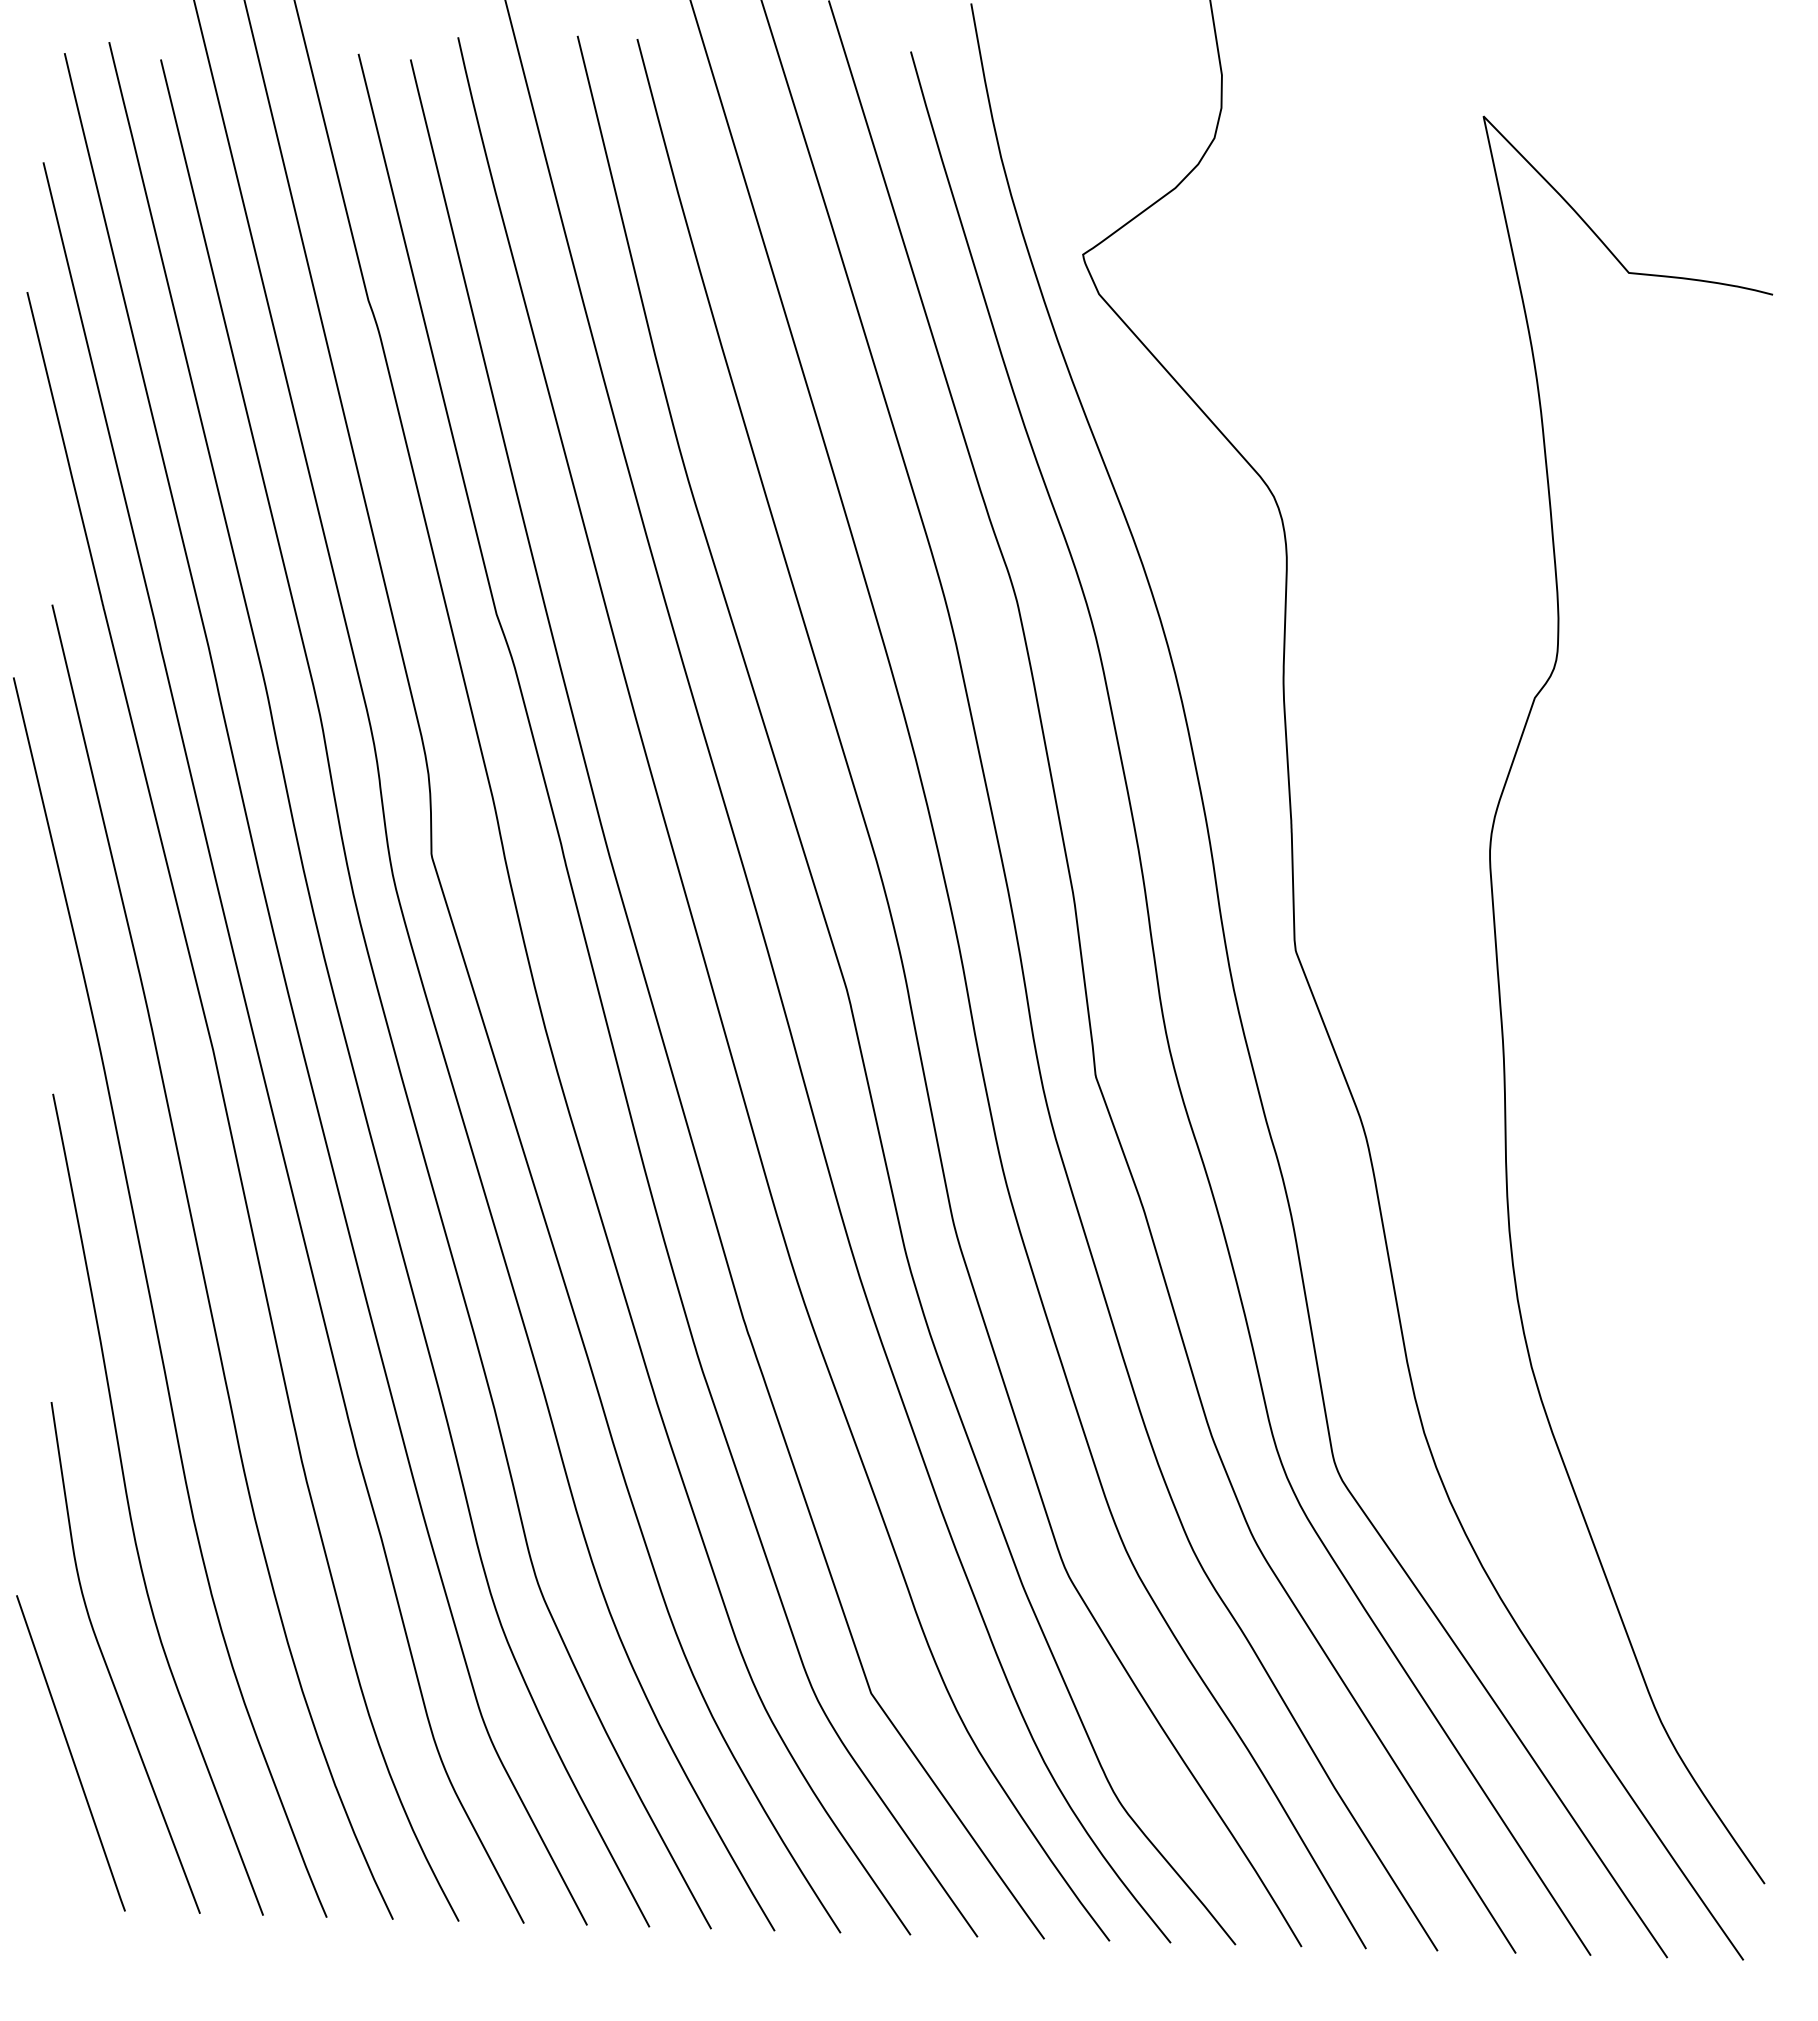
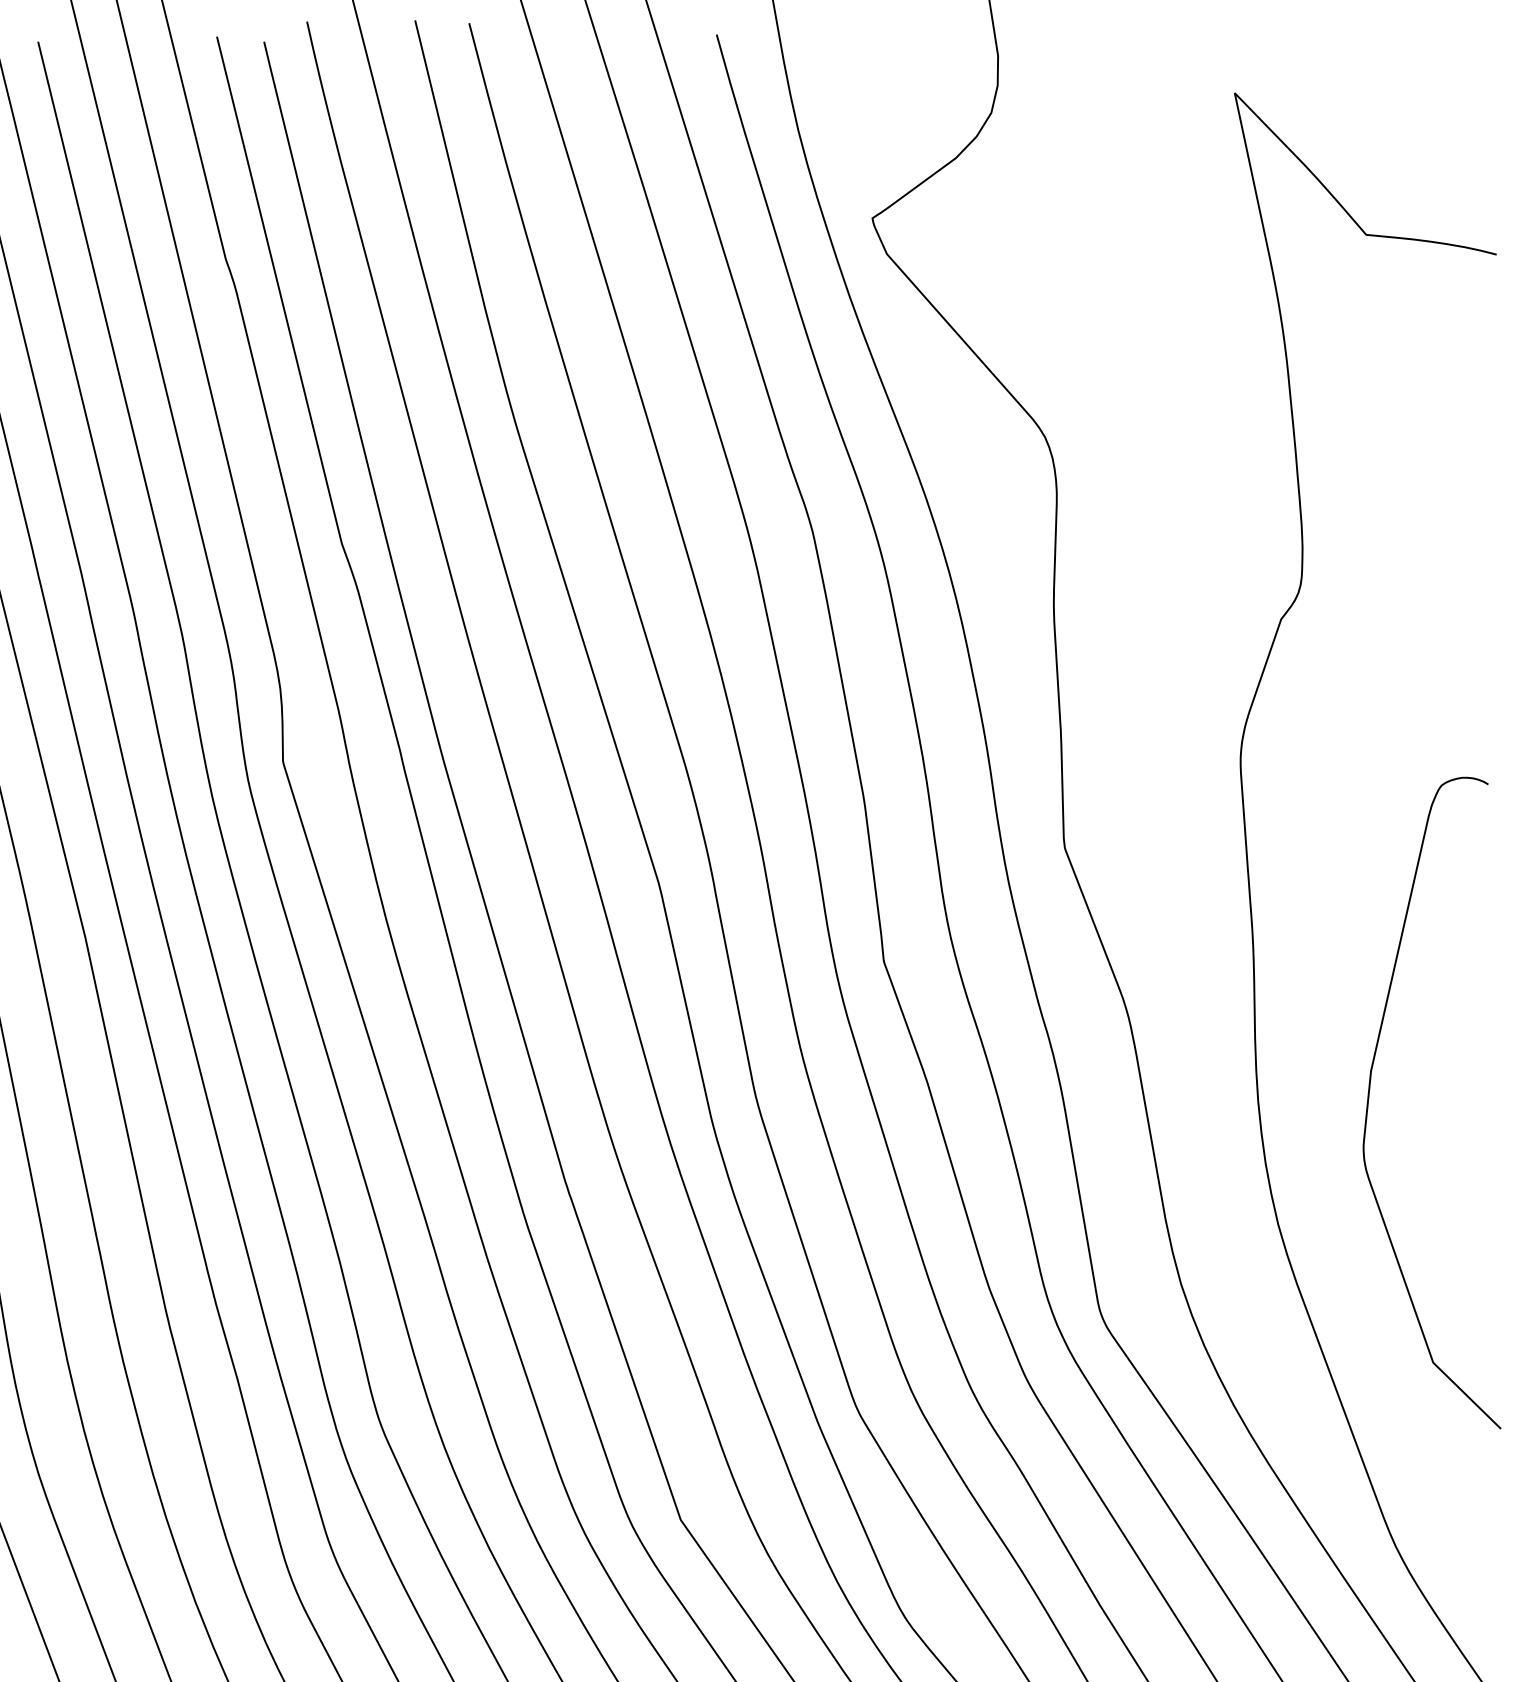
curve: (1632, 1226) -> (1369, 1097), added

